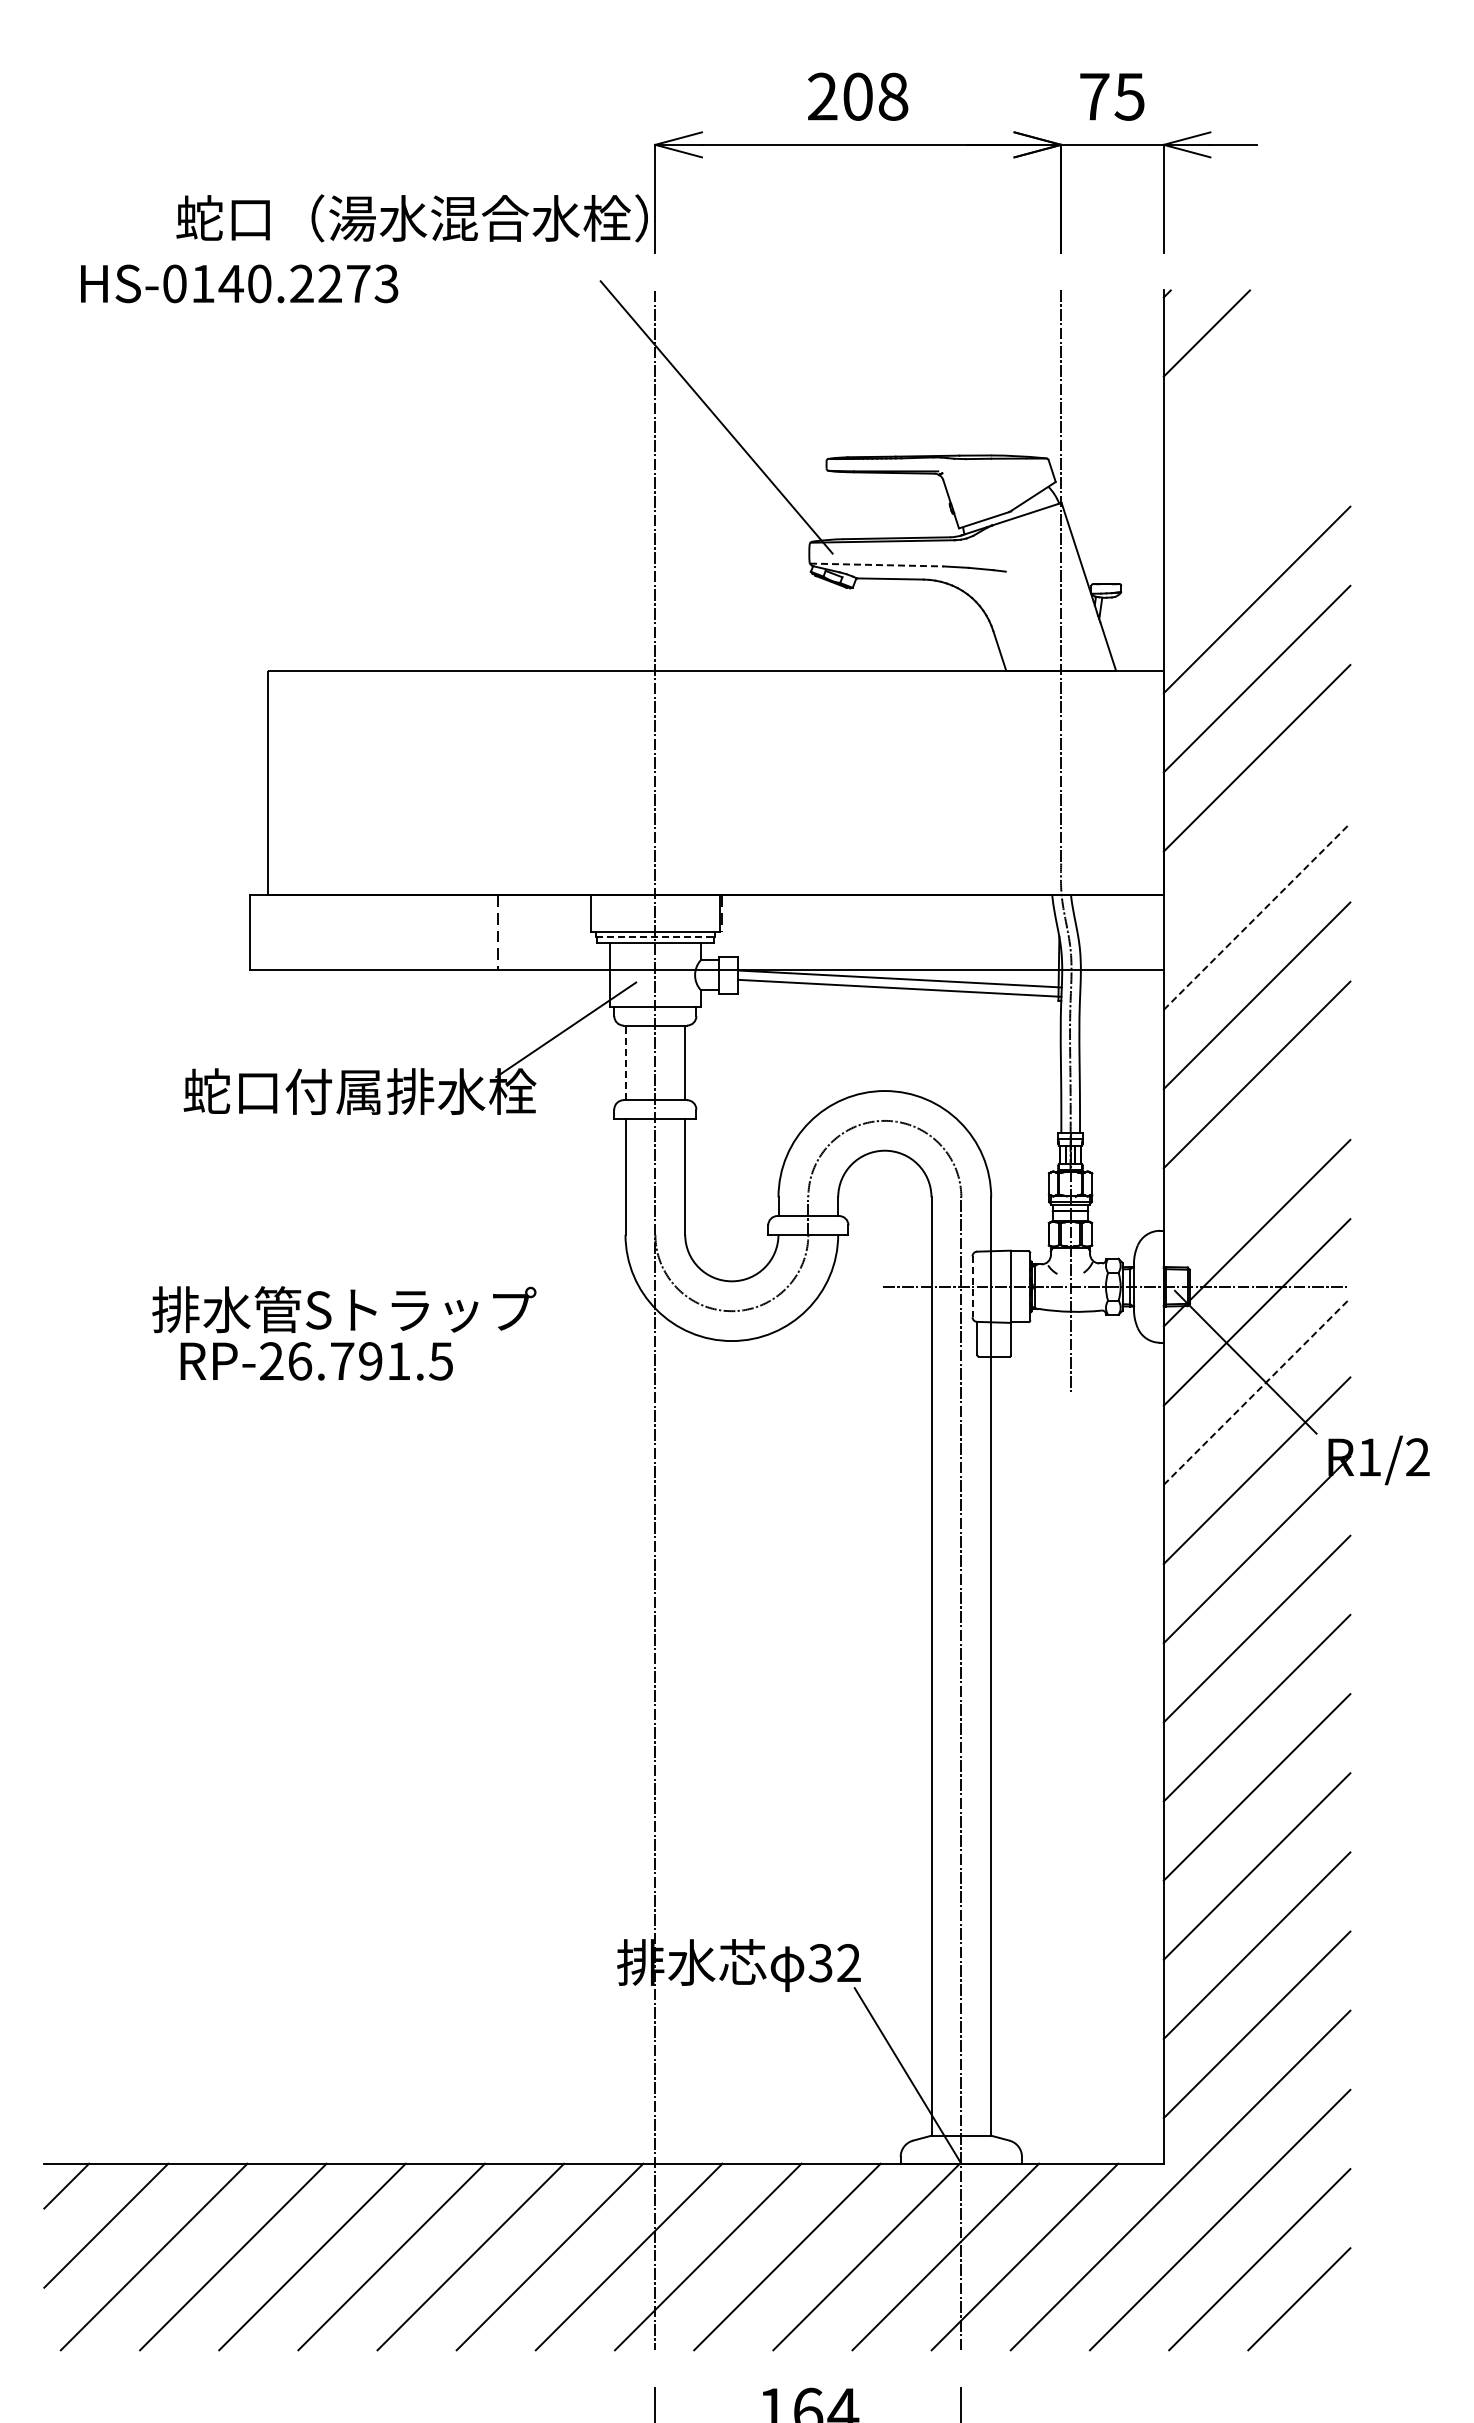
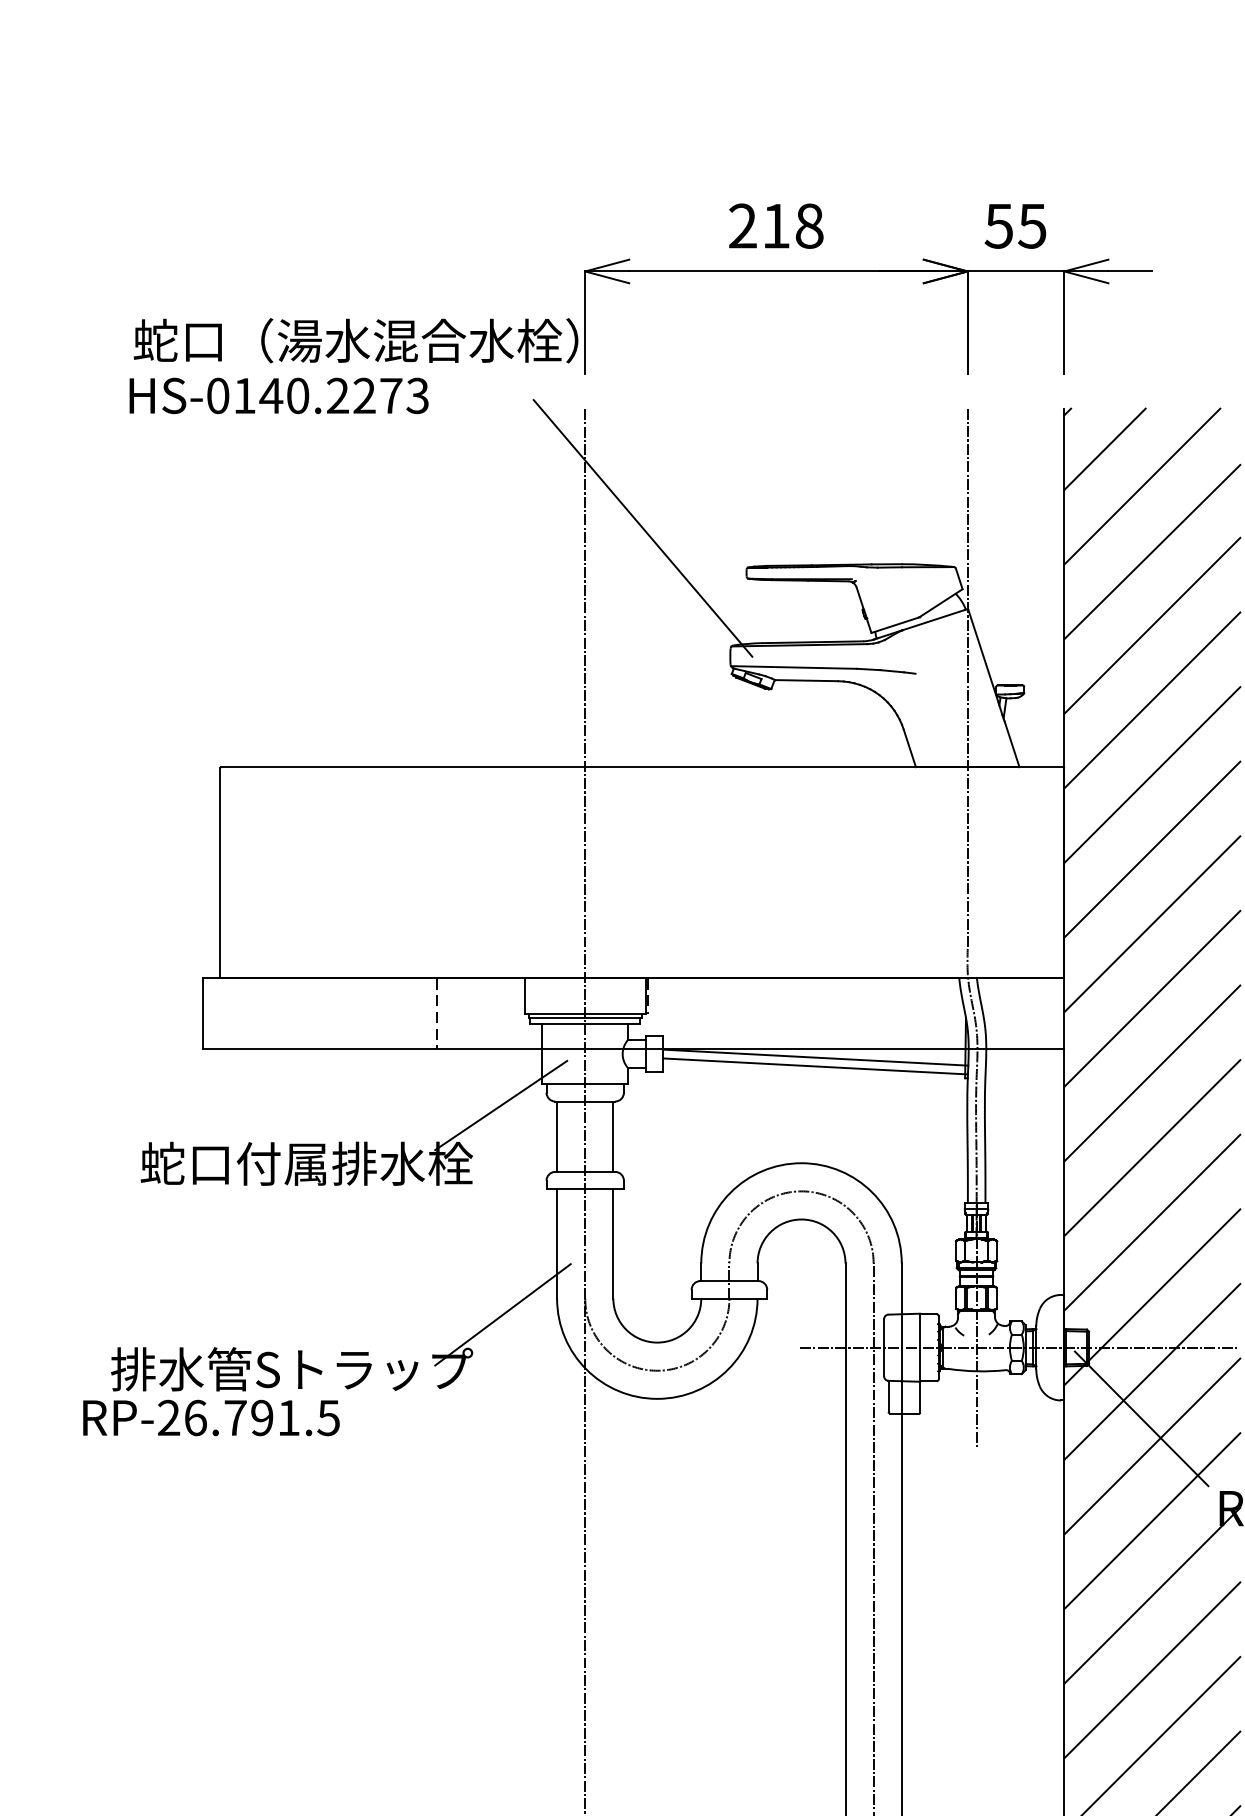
text: (857, 96) -> (775, 225), 208 -> 218
text: (1094, 96) -> (999, 225), 75 -> 55
text: (239, 283) -> (279, 395), moved
line: (1246, 372) -> (1142, 486), added
line: (1256, 442) -> (1151, 551), added
line: (1256, 520) -> (1151, 625), added
line: (877, 565) -> (794, 667), dashed -> solid
line: (1256, 837) -> (1151, 924), added
line: (1257, 916) -> (1152, 998), dashed -> solid
line: (655, 936) -> (585, 1017), dashed -> solid
line: (625, 1062) -> (557, 1136), dashed -> solid
line: (1256, 1153) -> (1151, 1222), added
line: (568, 1251) -> (503, 1314), added
line: (972, 1287) -> (884, 1348), dashed -> solid
text: (316, 1361) -> (211, 1418), moved
line: (1257, 1391) -> (1152, 1446), dashed -> solid

